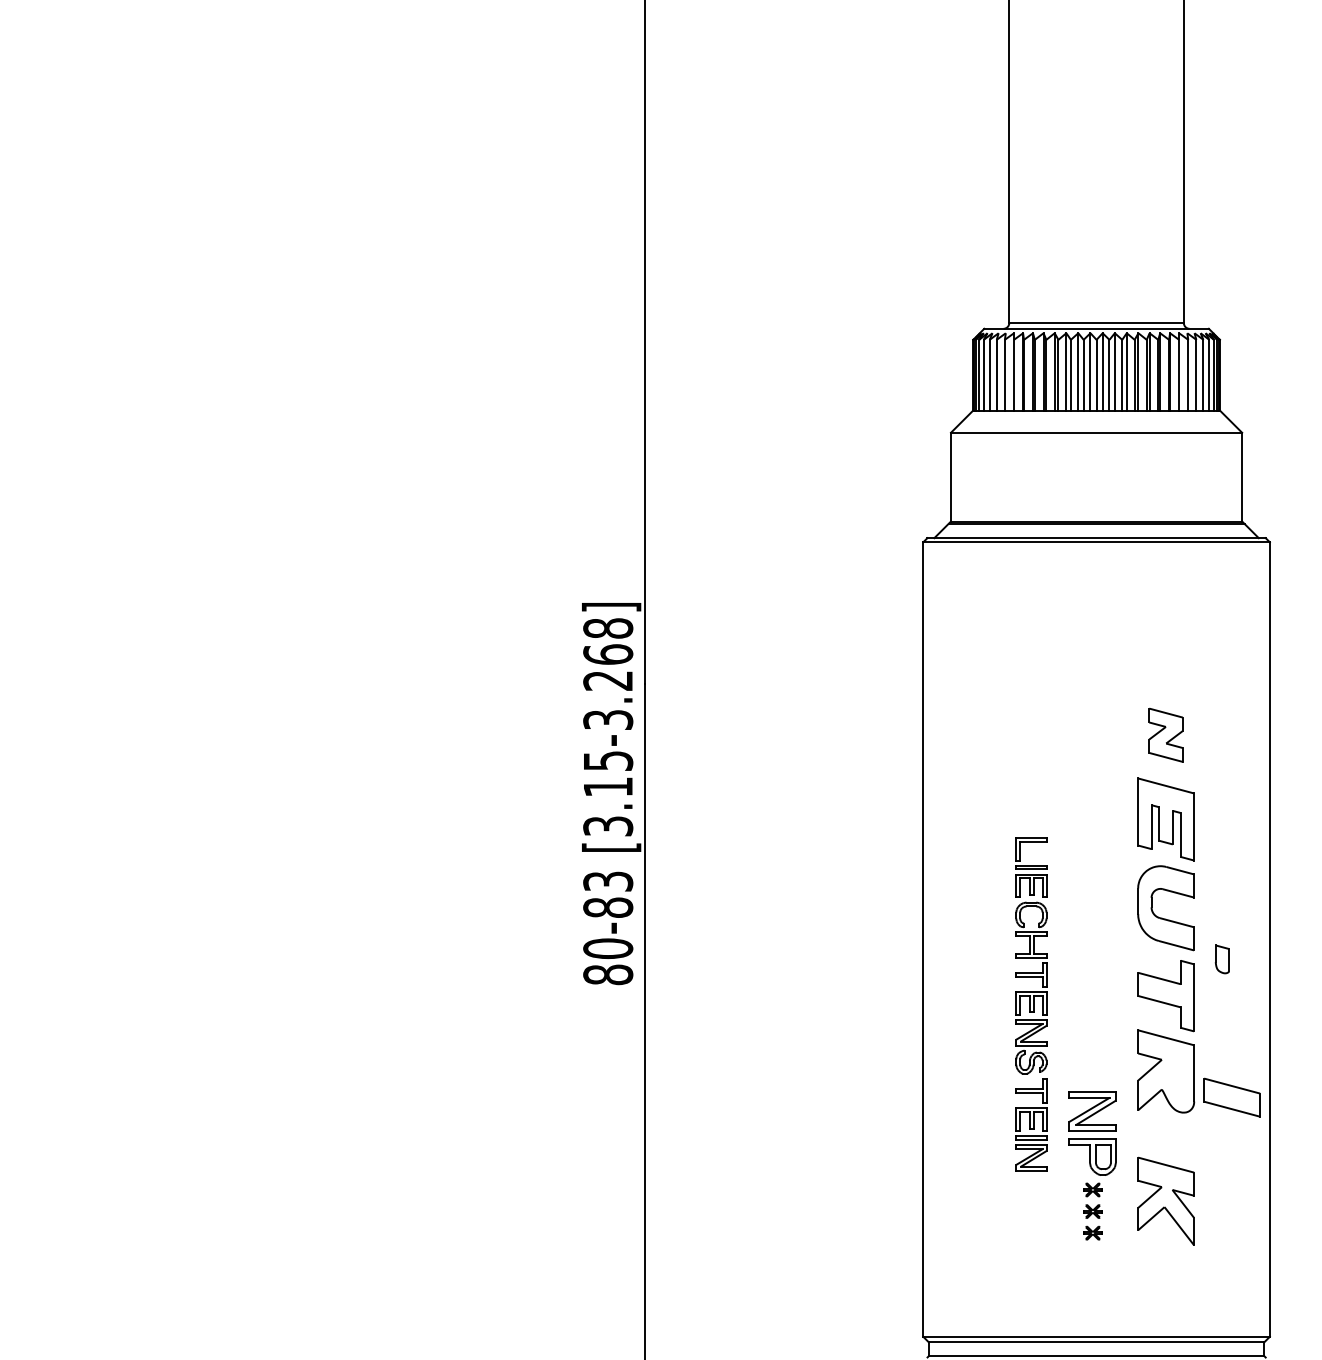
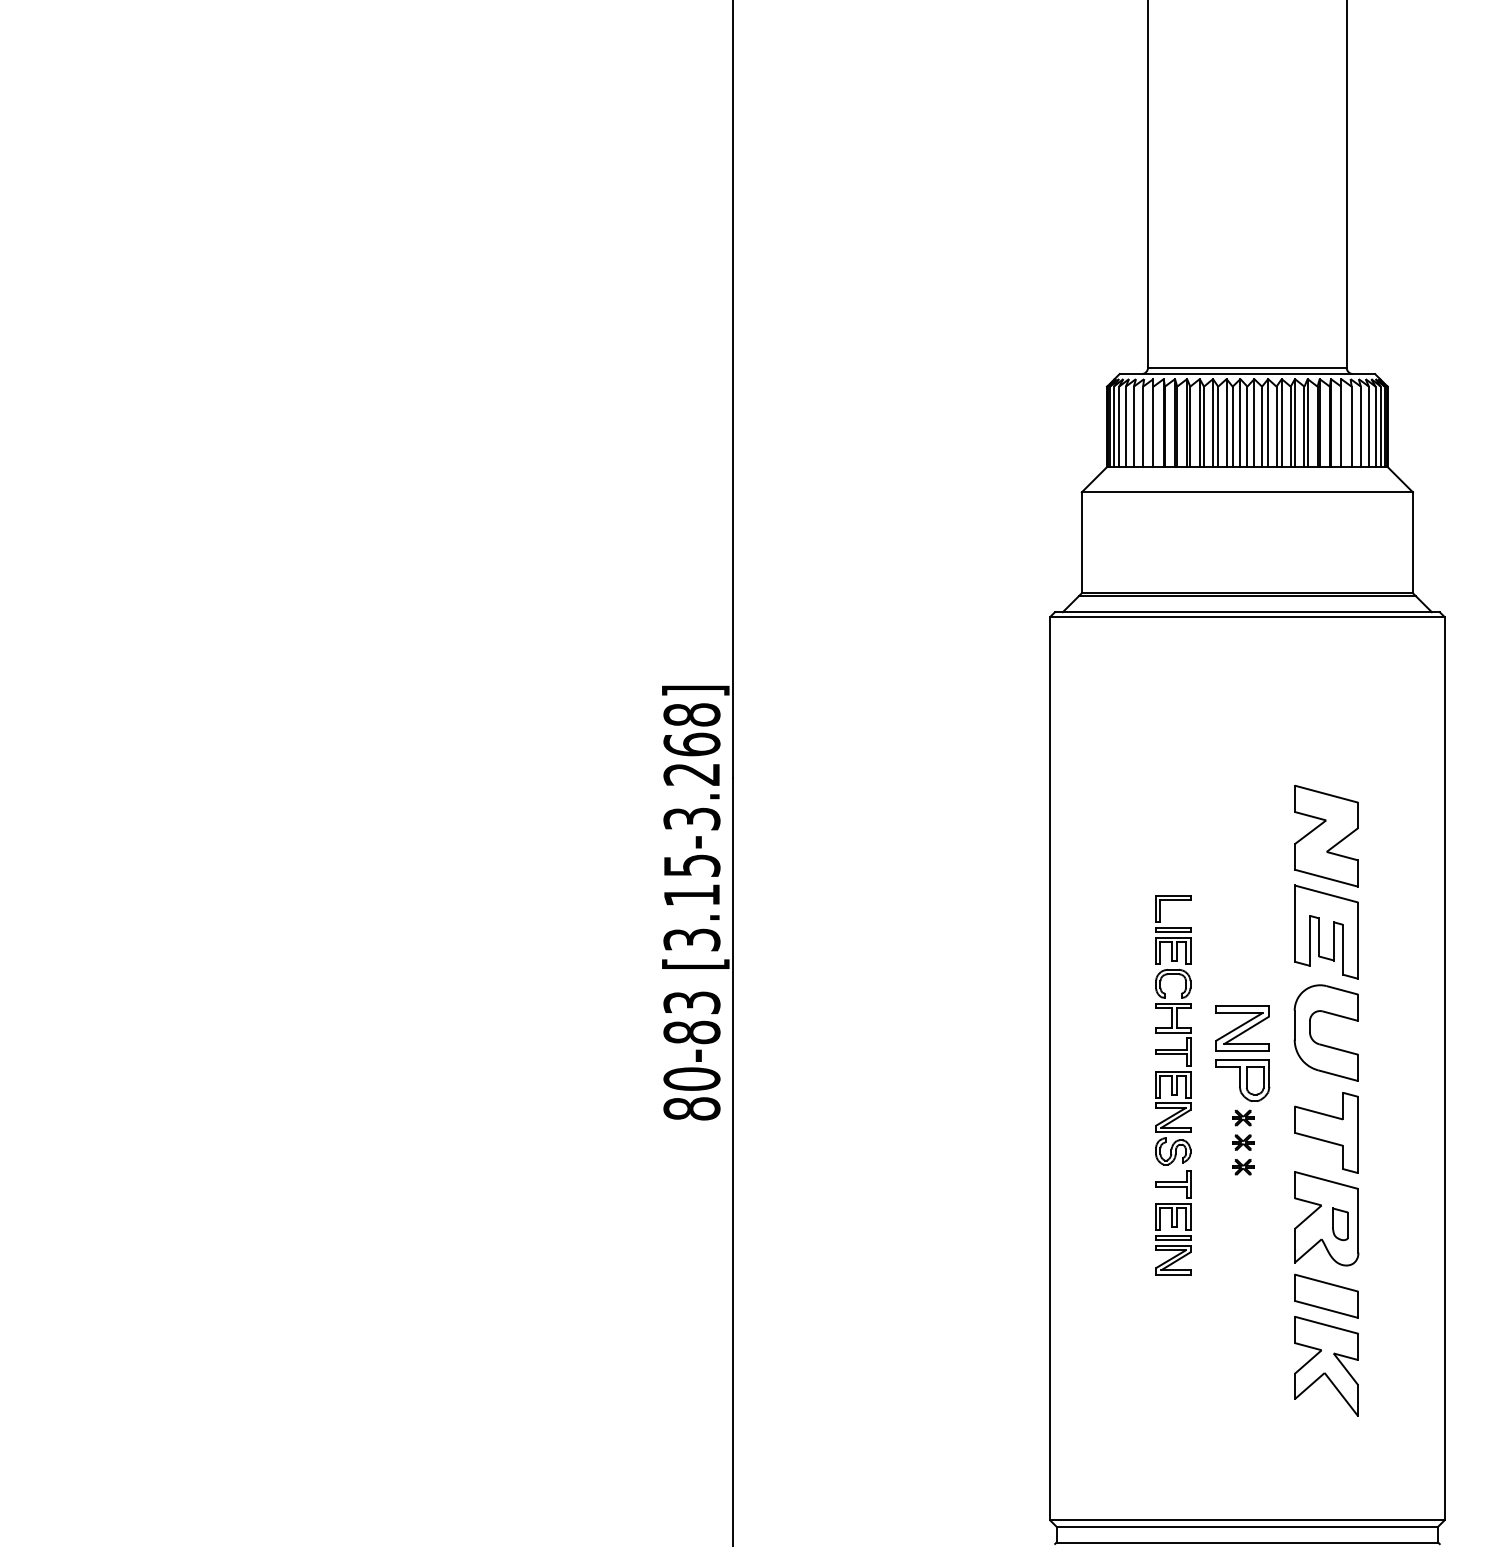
part: (1165, 735) -> (1325, 836), size x1.67
part: (1221, 959) -> (1339, 1224), moved
part: (1031, 1004) -> (1173, 1085), moved
part: (1231, 1097) -> (1325, 1296), moved
part: (1092, 1165) -> (1242, 1090), moved

